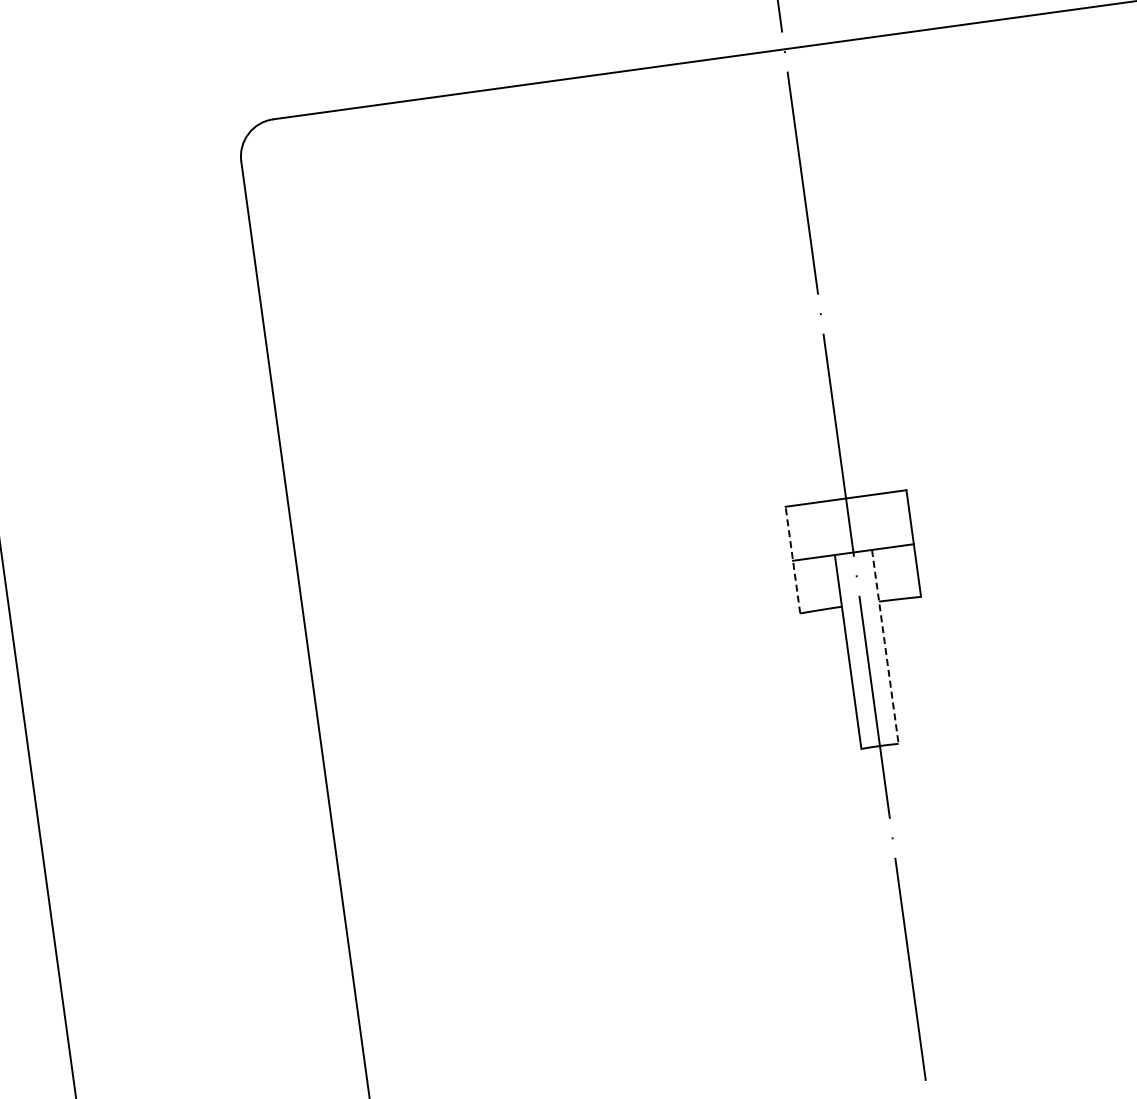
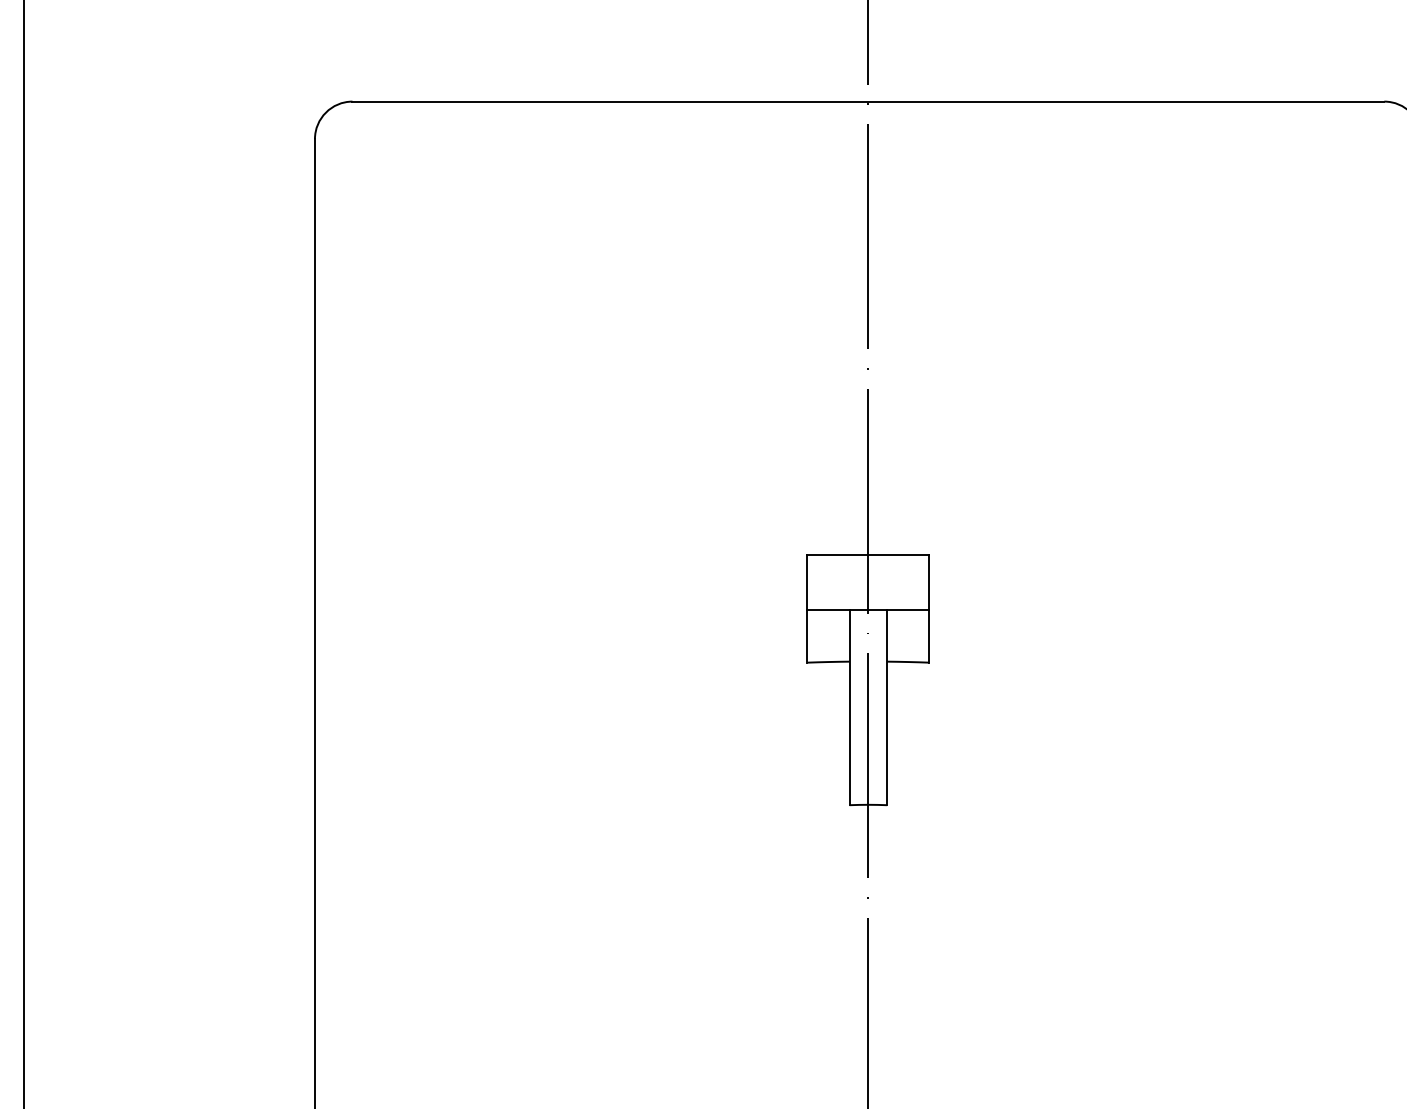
line: (792, 559) -> (807, 608), dashed -> solid
line: (885, 646) -> (887, 707), dashed -> solid

